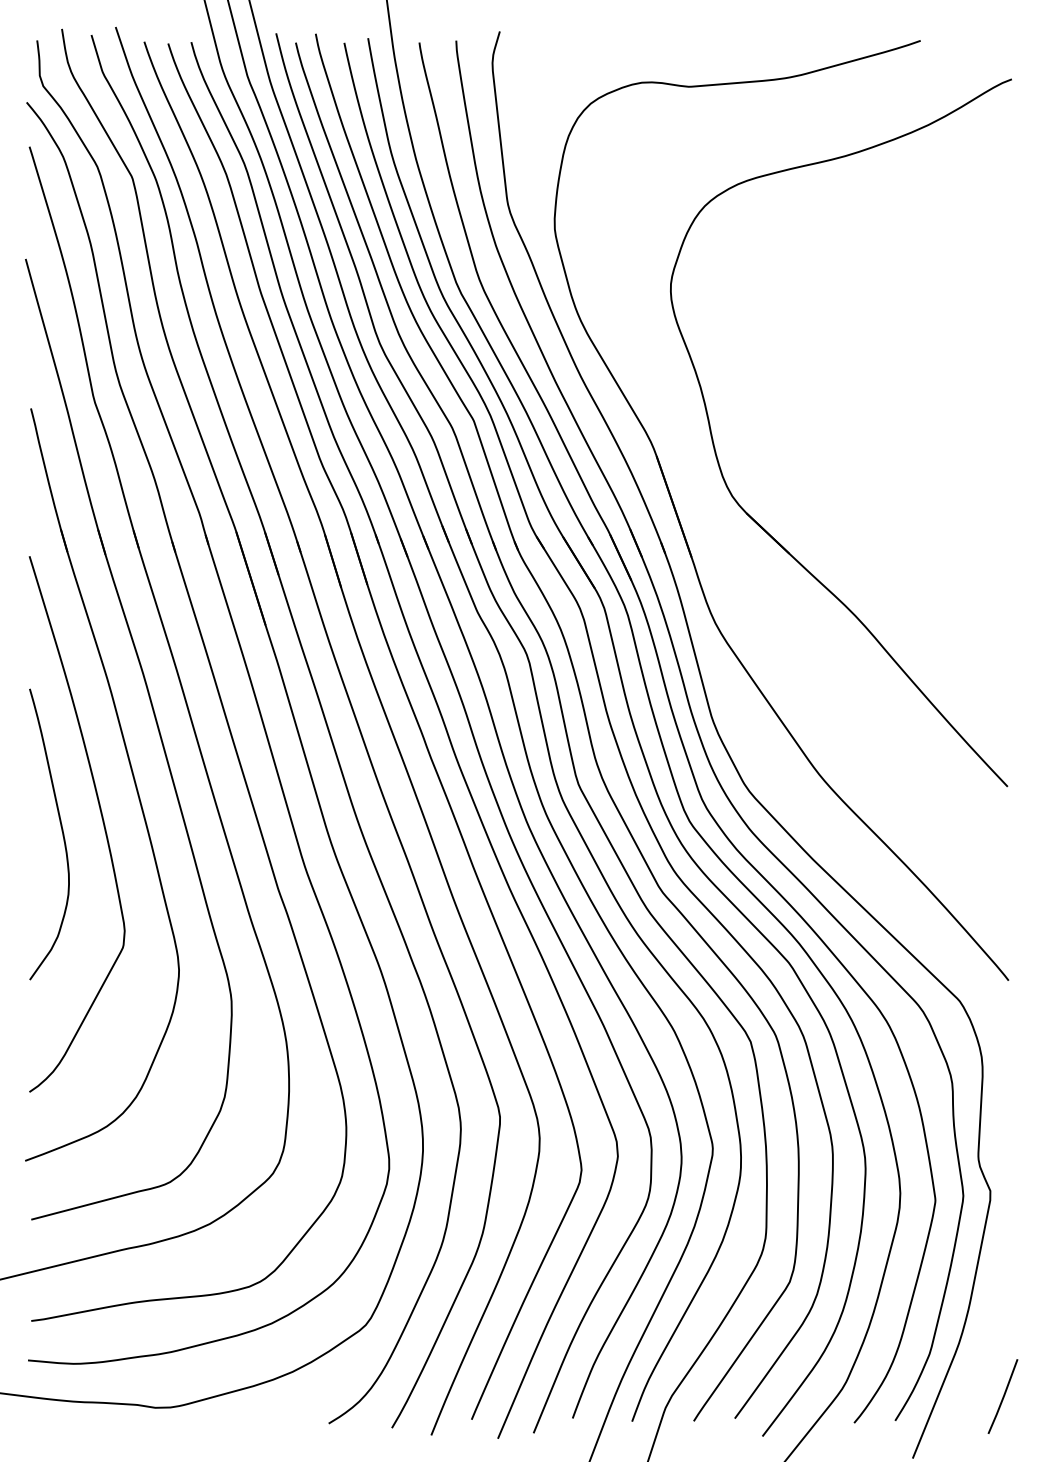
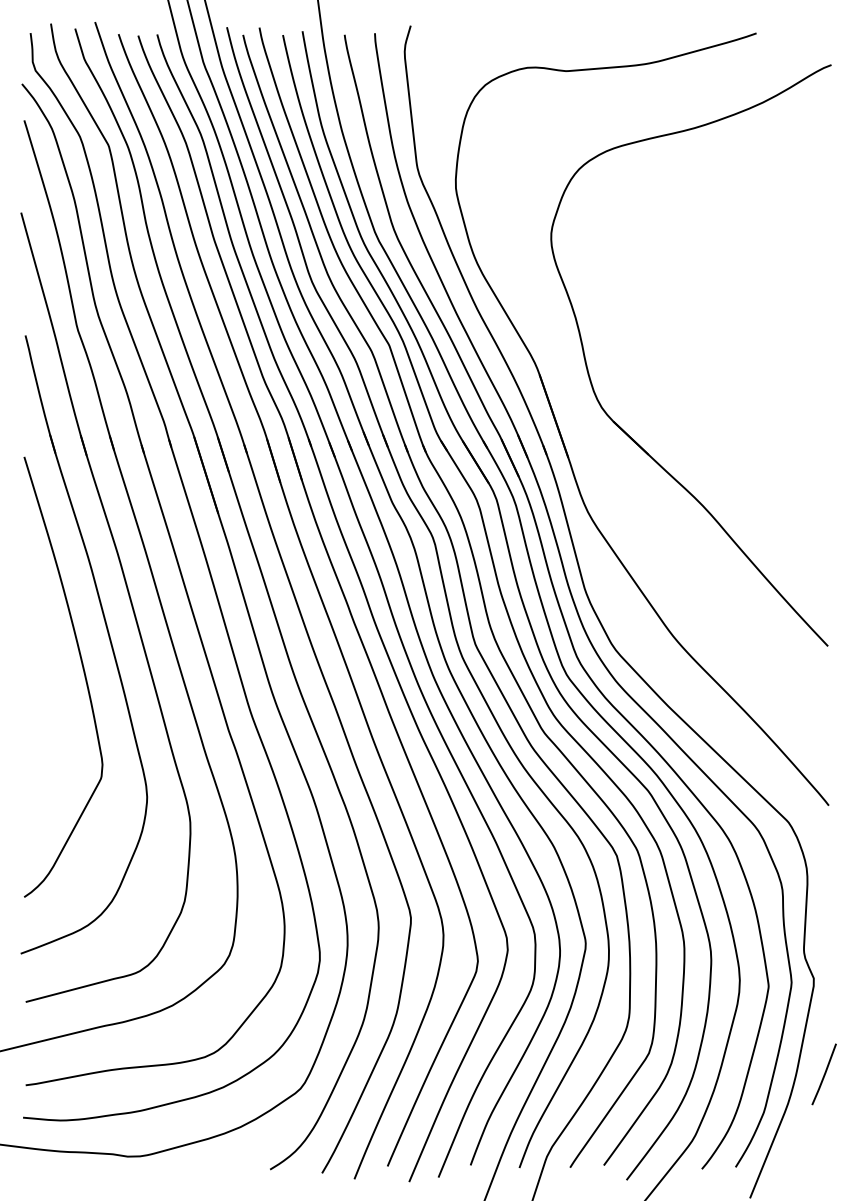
curve: (61, 832) -> (50, 683), removed
line: (1002, 1396) -> (823, 1074), moved

